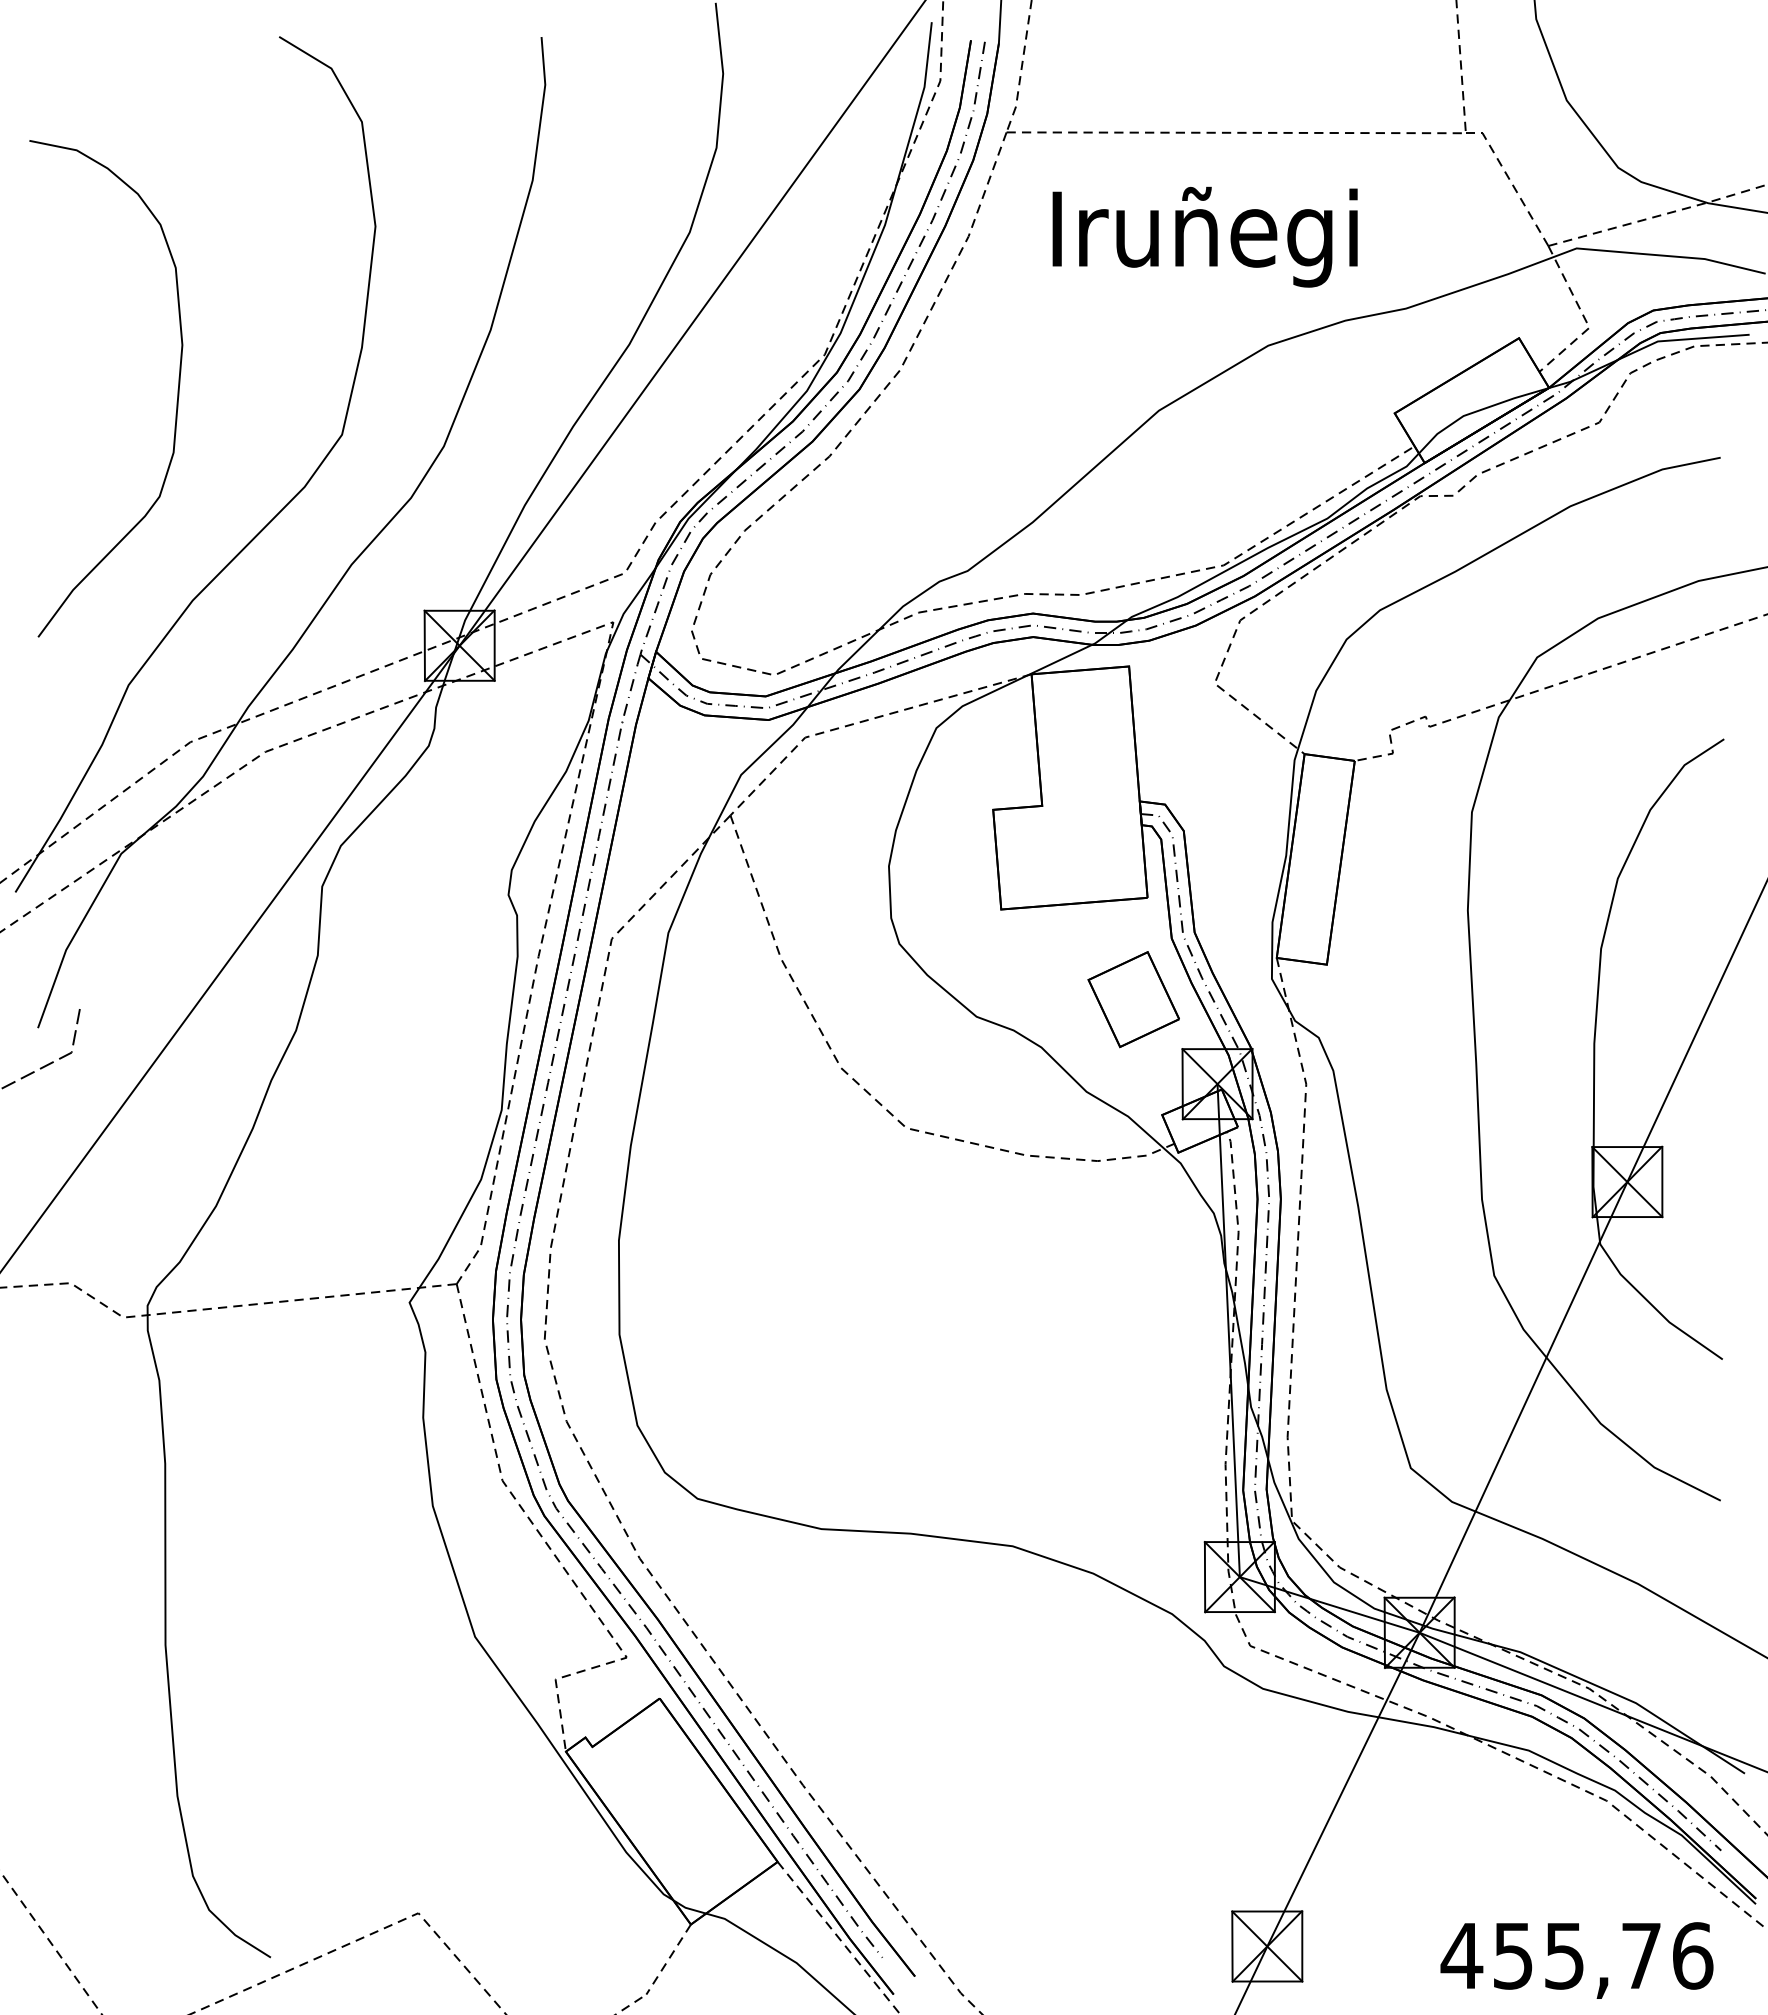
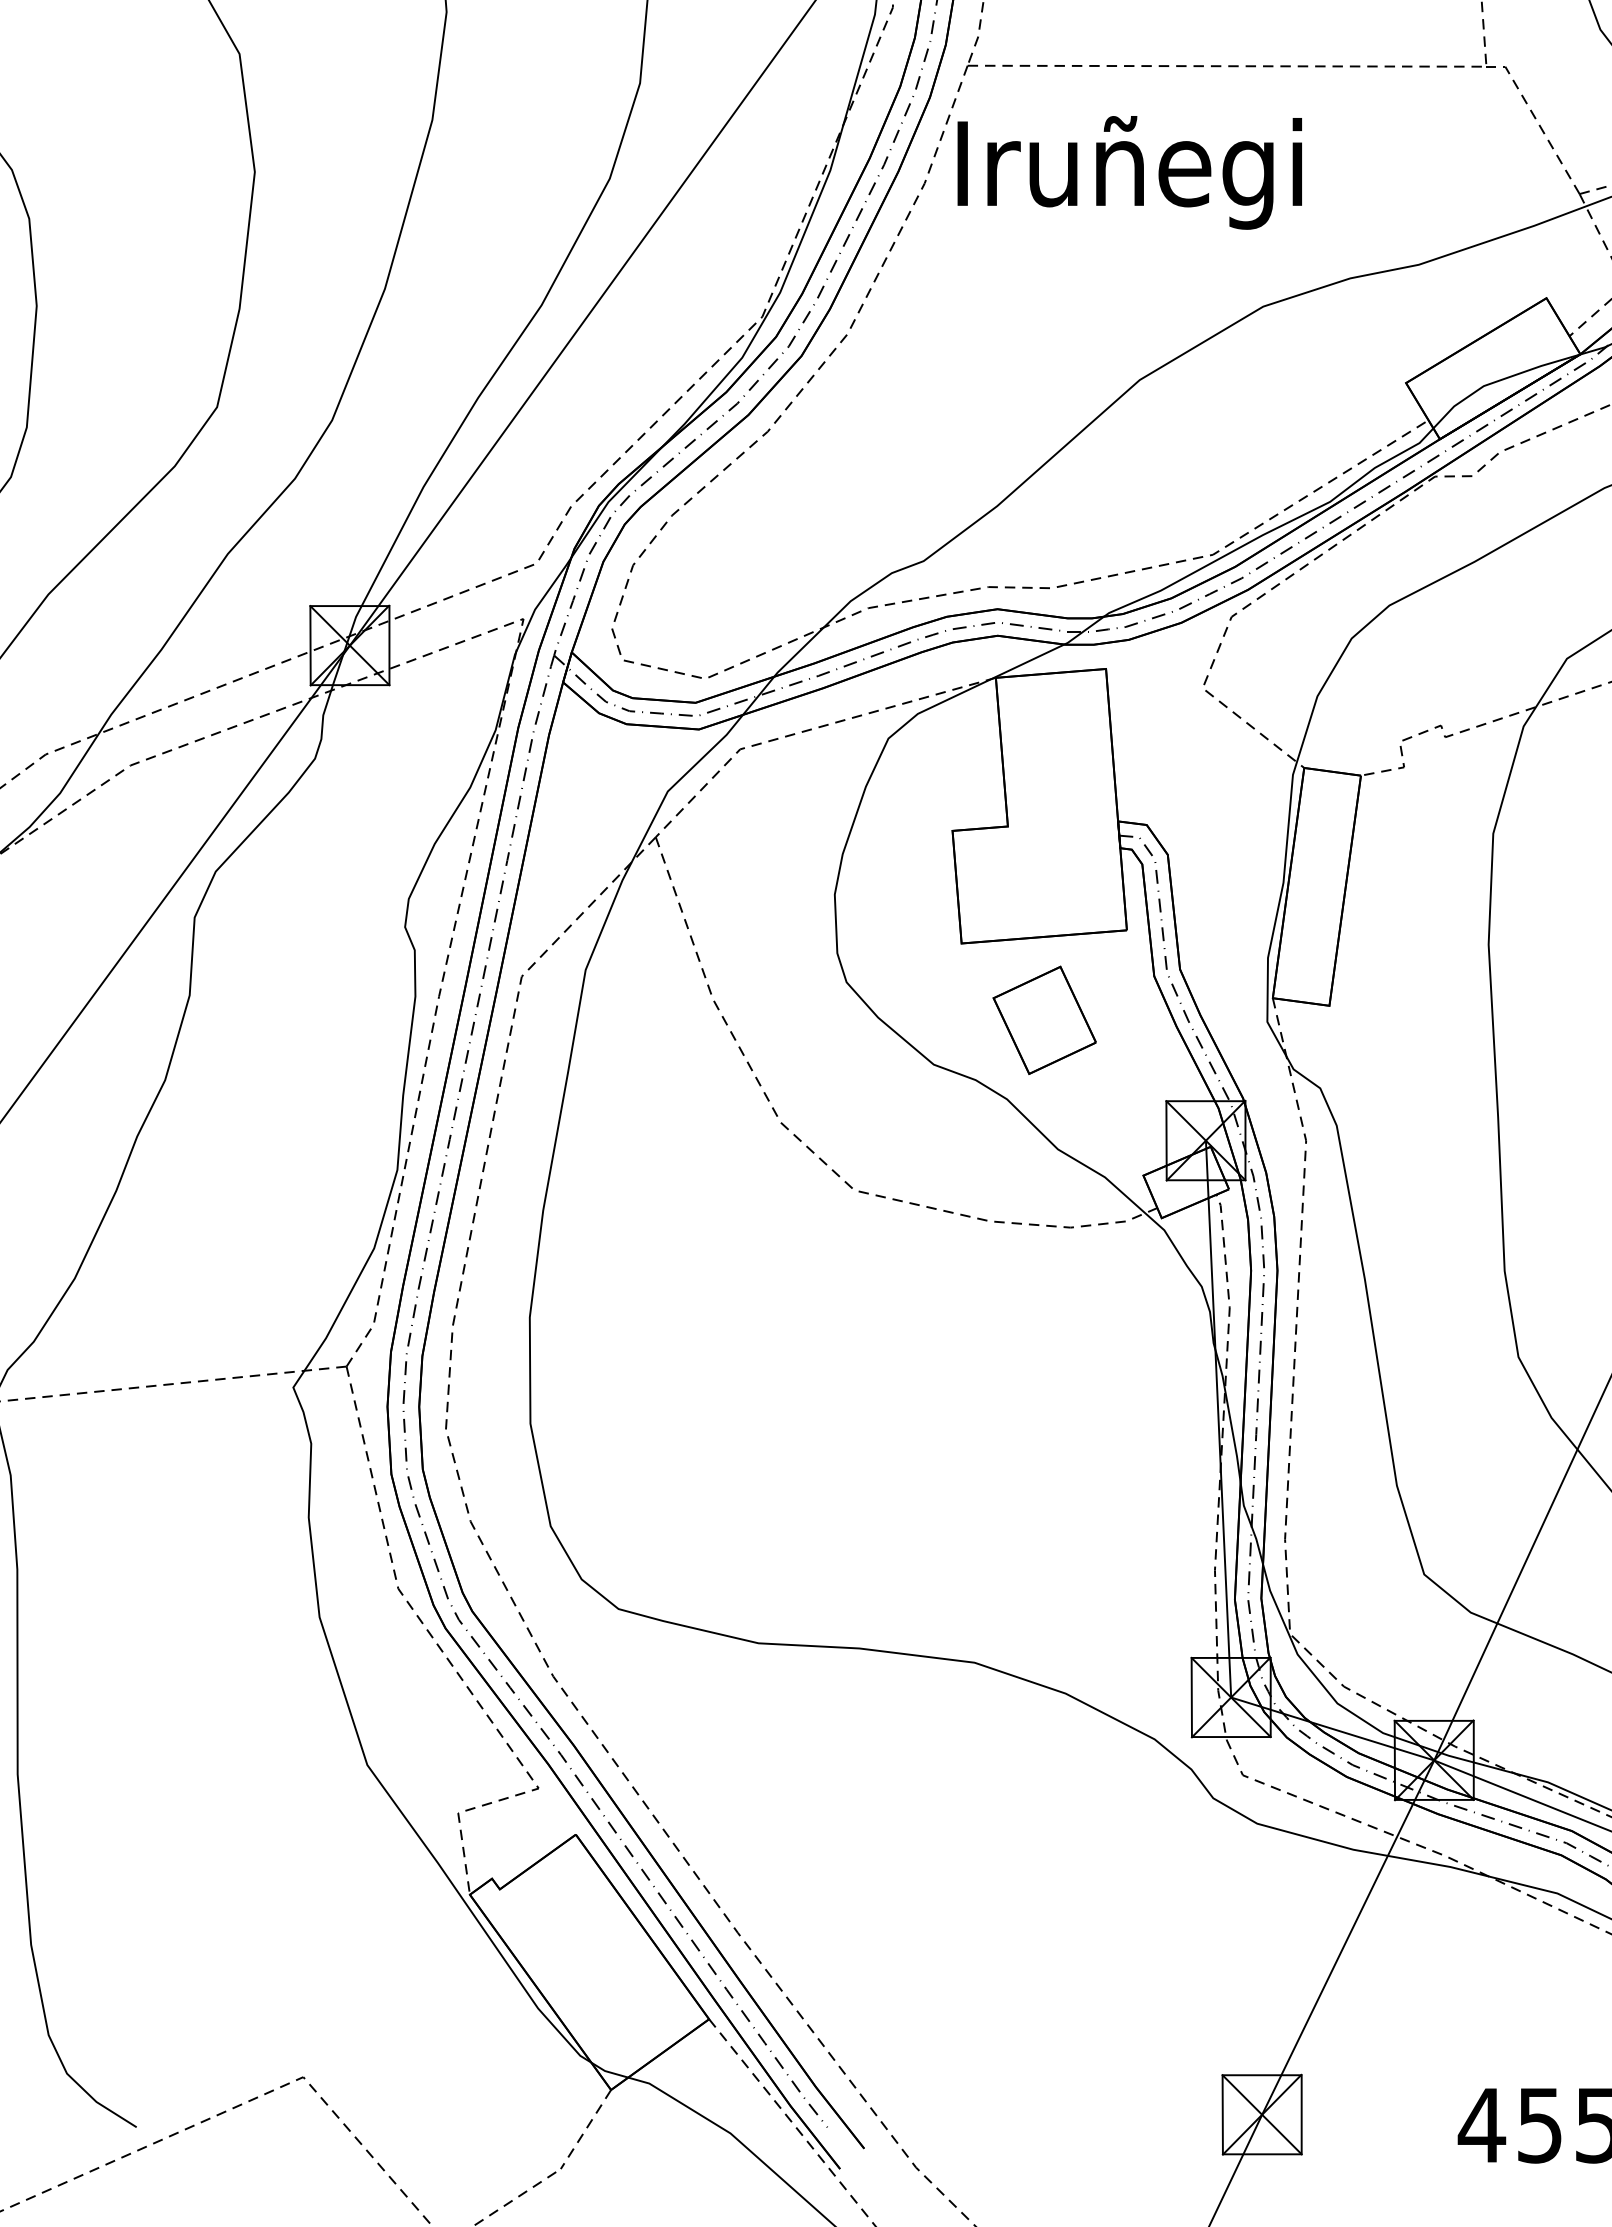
text: (1204, 236) -> (1129, 172), moved
part: (1133, 999) -> (1044, 1020), moved

